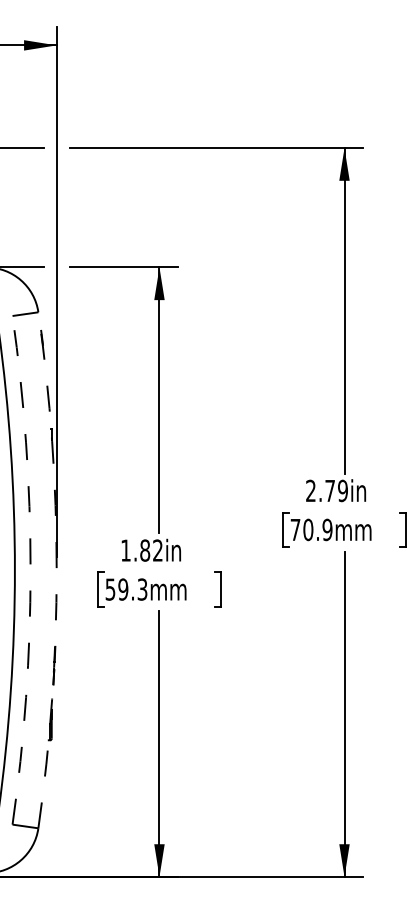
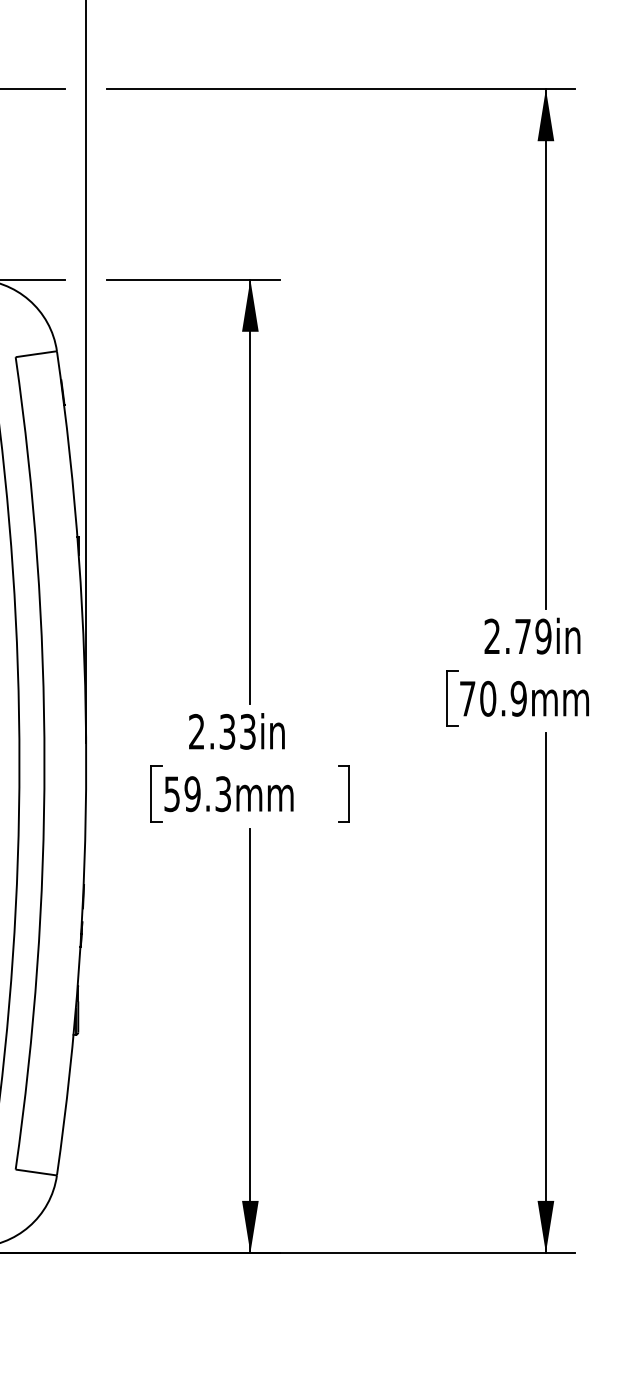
text: (141, 550) -> (221, 731), 1.82in -> 2.33in
arc: (30, 570) -> (44, 763), dashed -> solid
arc: (56, 570) -> (85, 763), dashed -> solid

